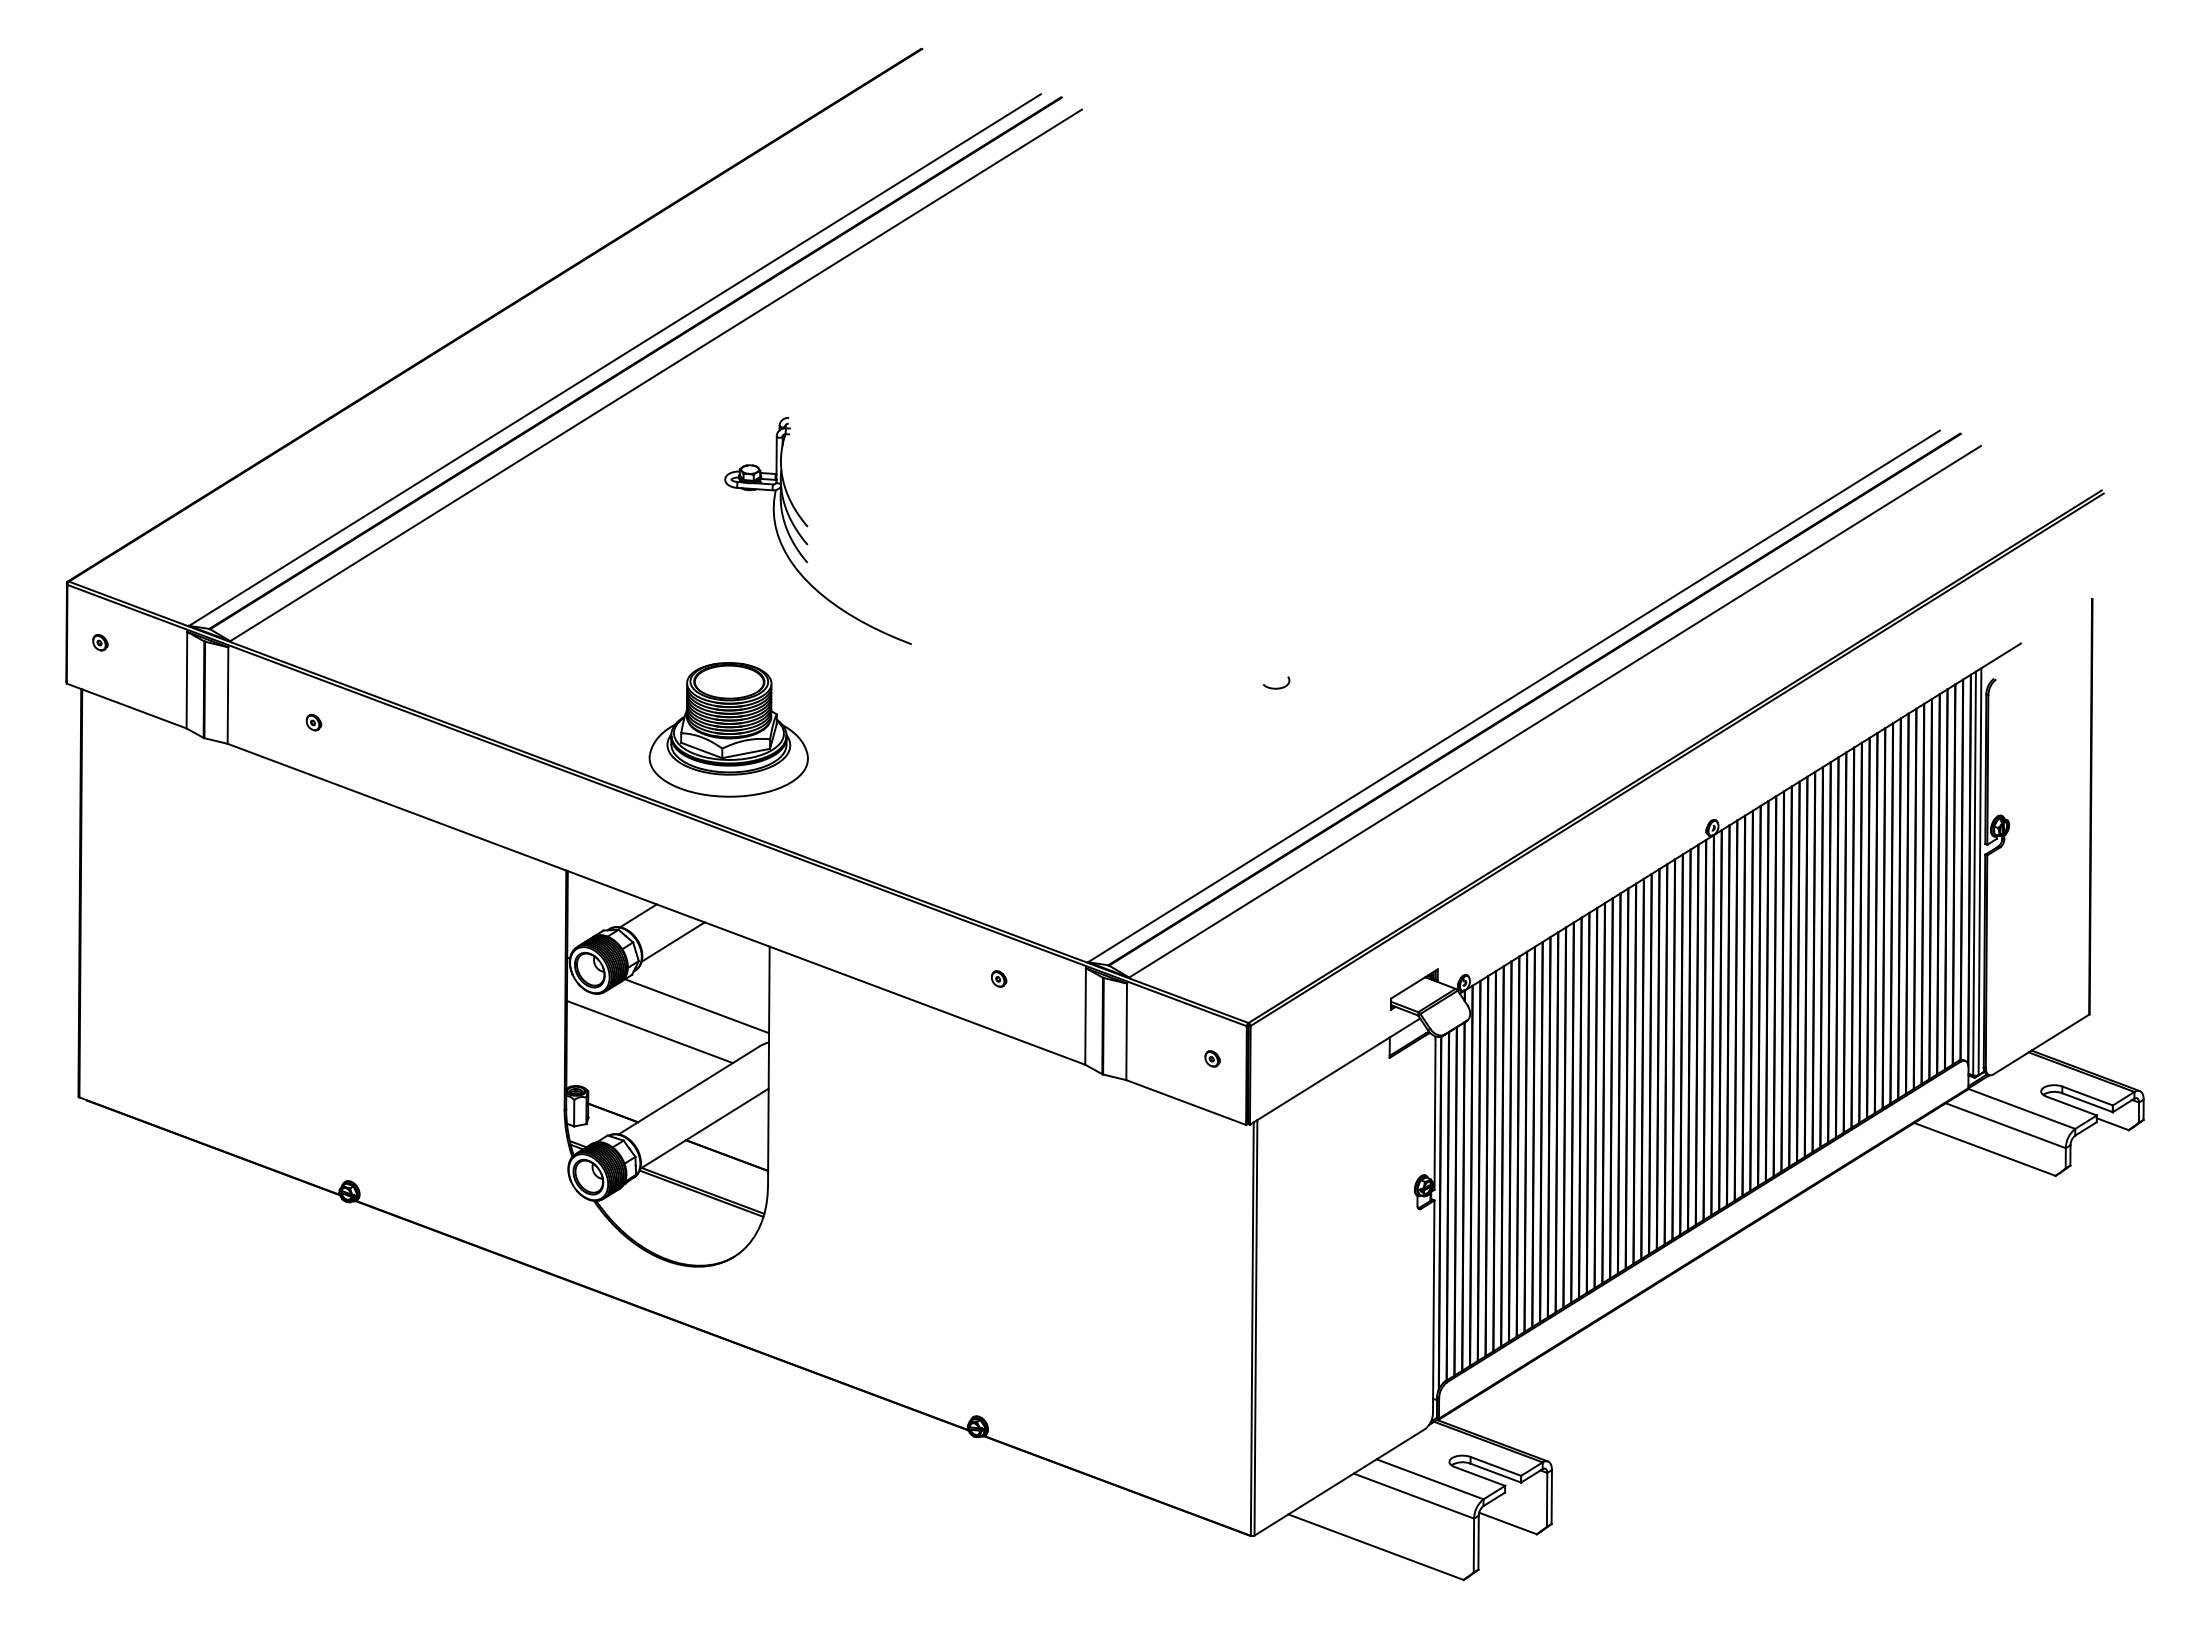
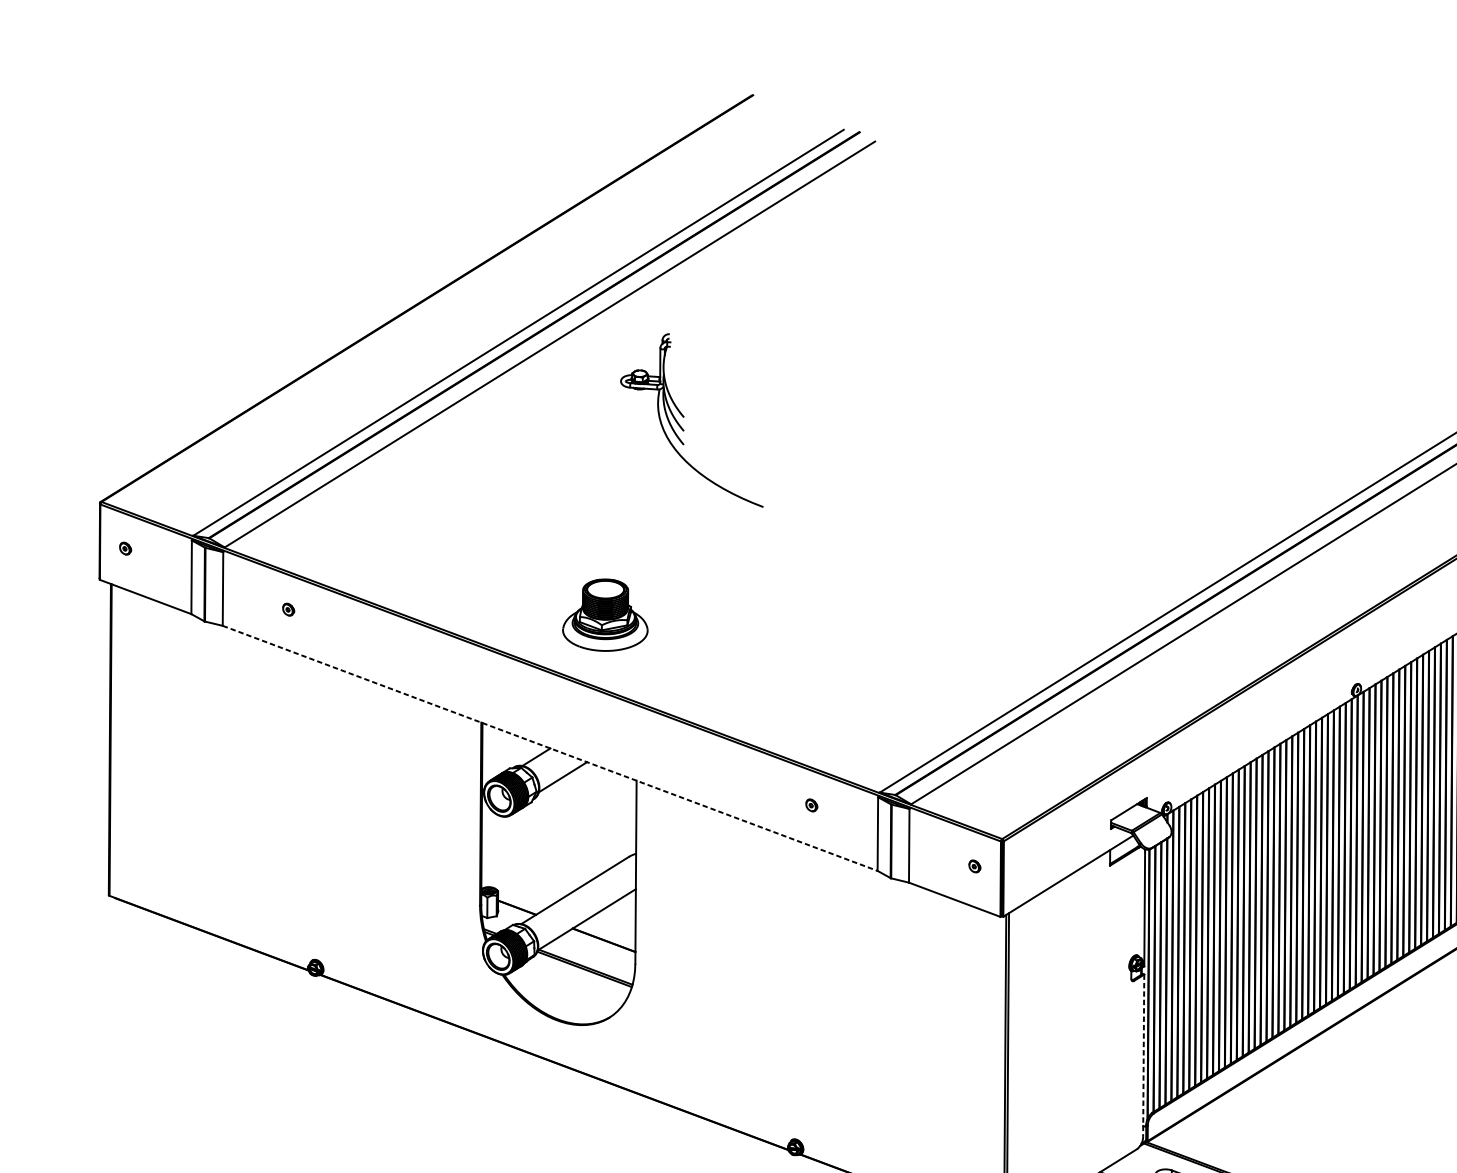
part: (808, 526) -> (684, 417), moved
curve: (1276, 687) -> (1023, 582), removed
part: (728, 729) -> (605, 614), size x0.7
line: (656, 904) -> (550, 748), solid -> dashed
line: (696, 1006) -> (580, 826), removed
line: (649, 1031) -> (544, 845), removed
line: (1433, 1307) -> (1143, 1056), solid -> dashed

